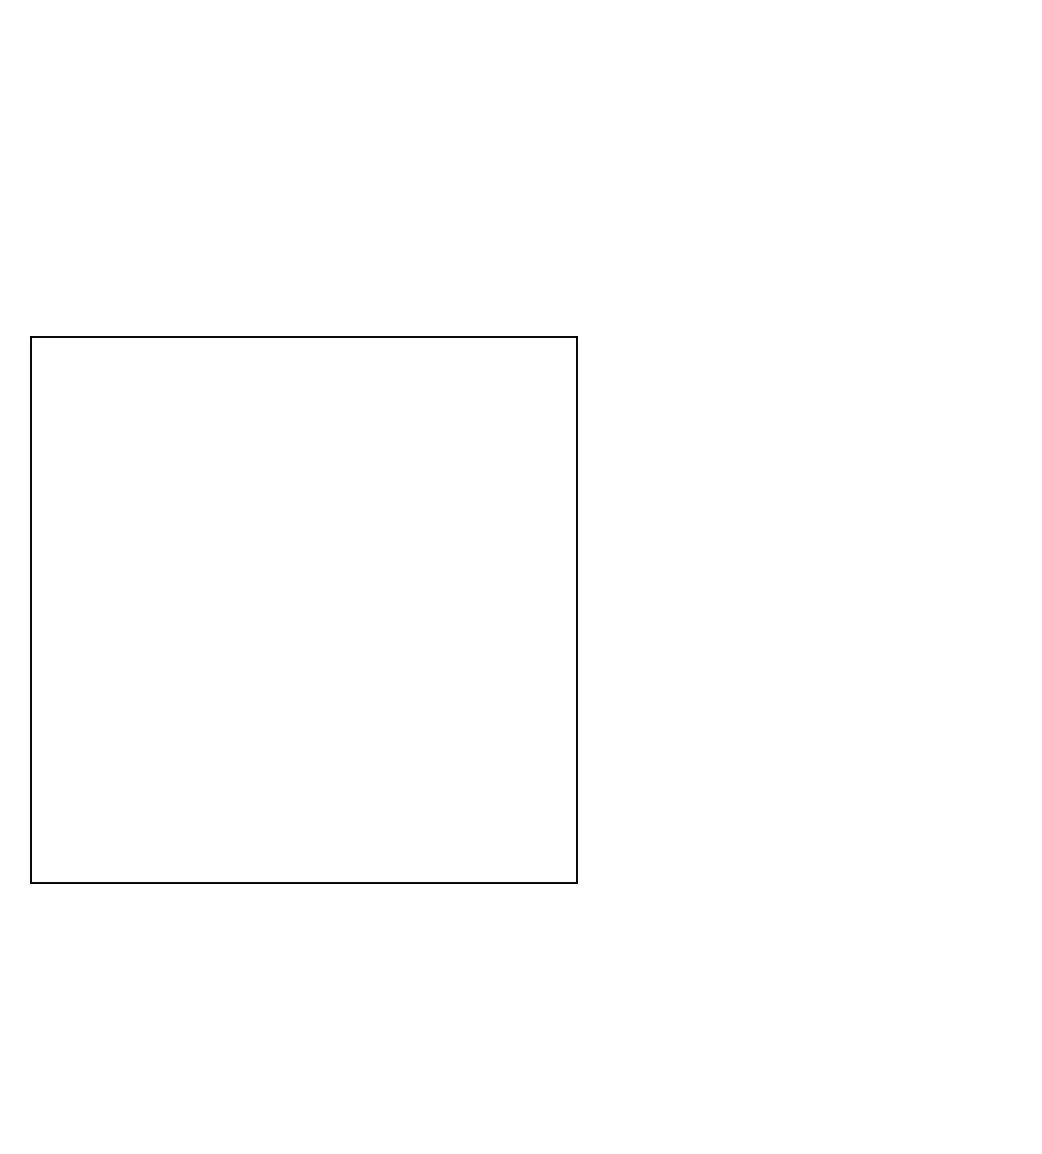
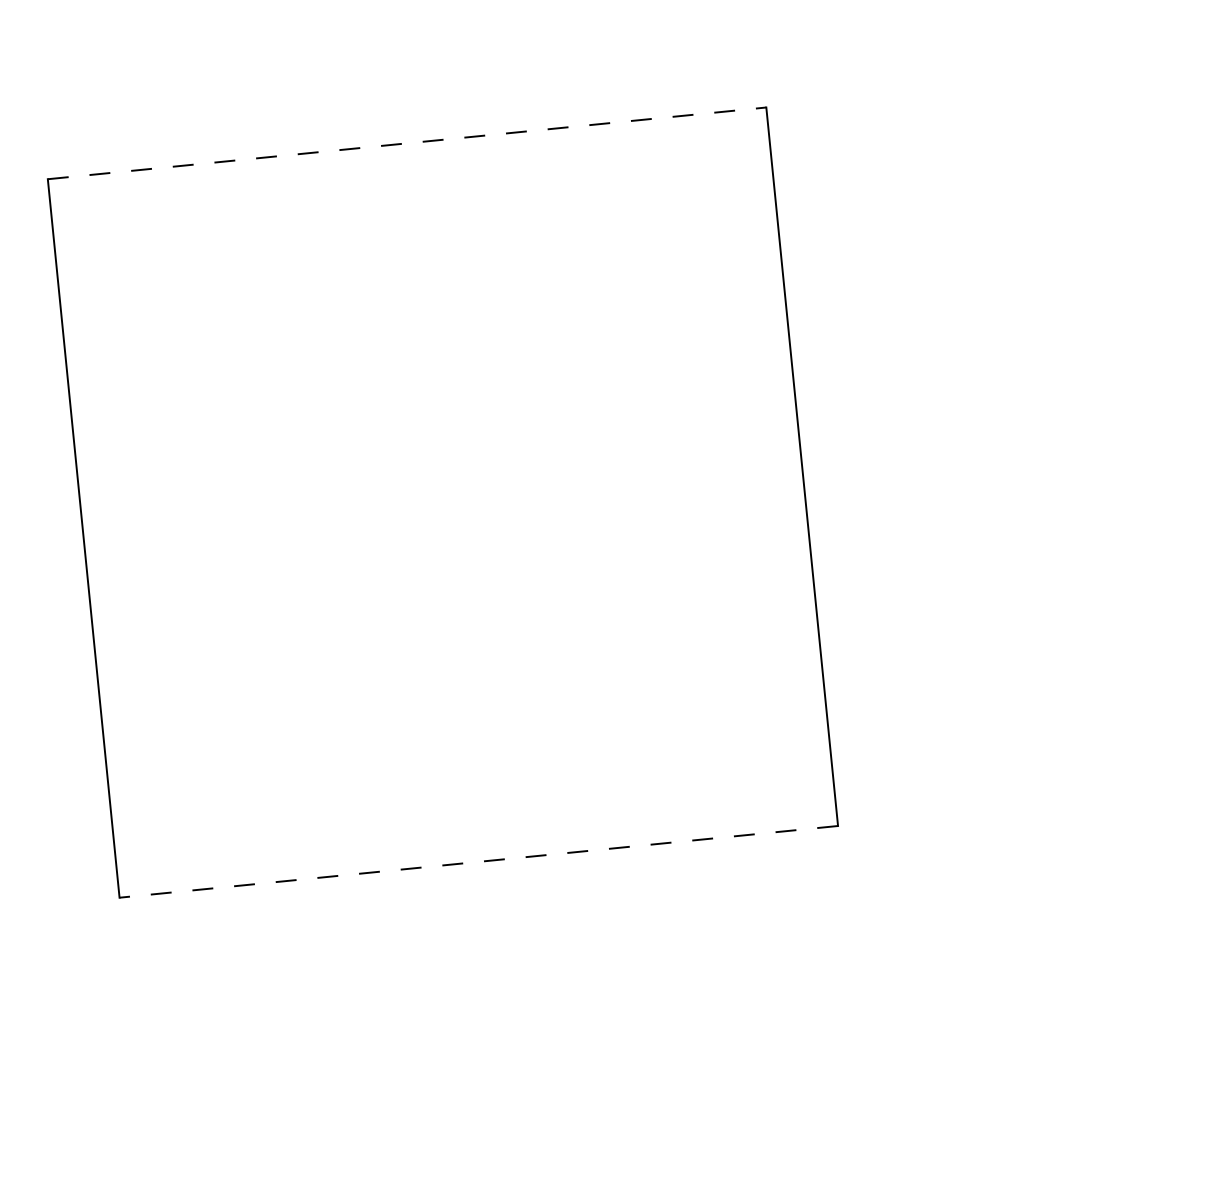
line: (304, 336) -> (407, 143), solid -> dashed
line: (303, 883) -> (478, 862), solid -> dashed

